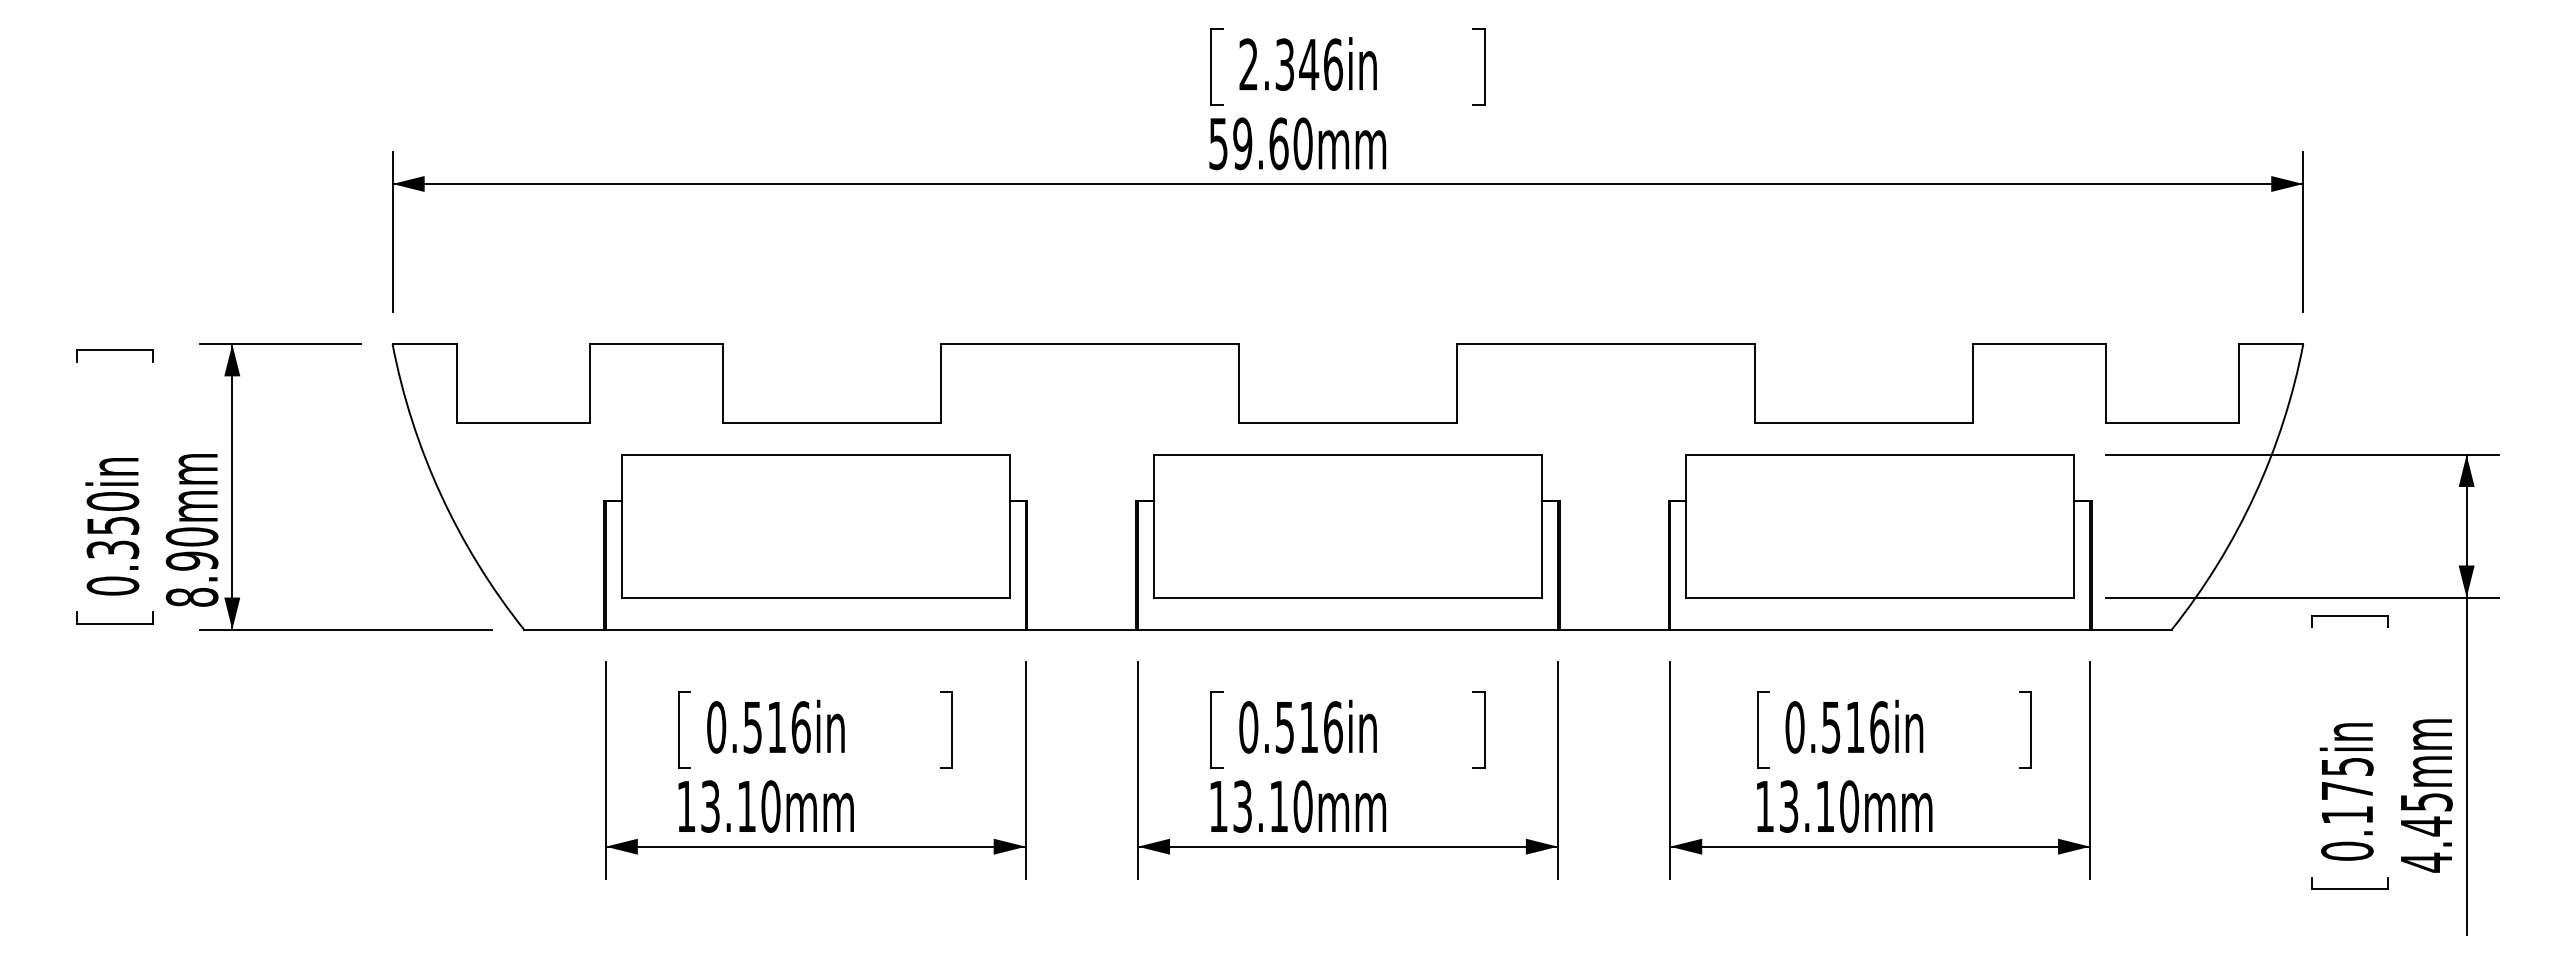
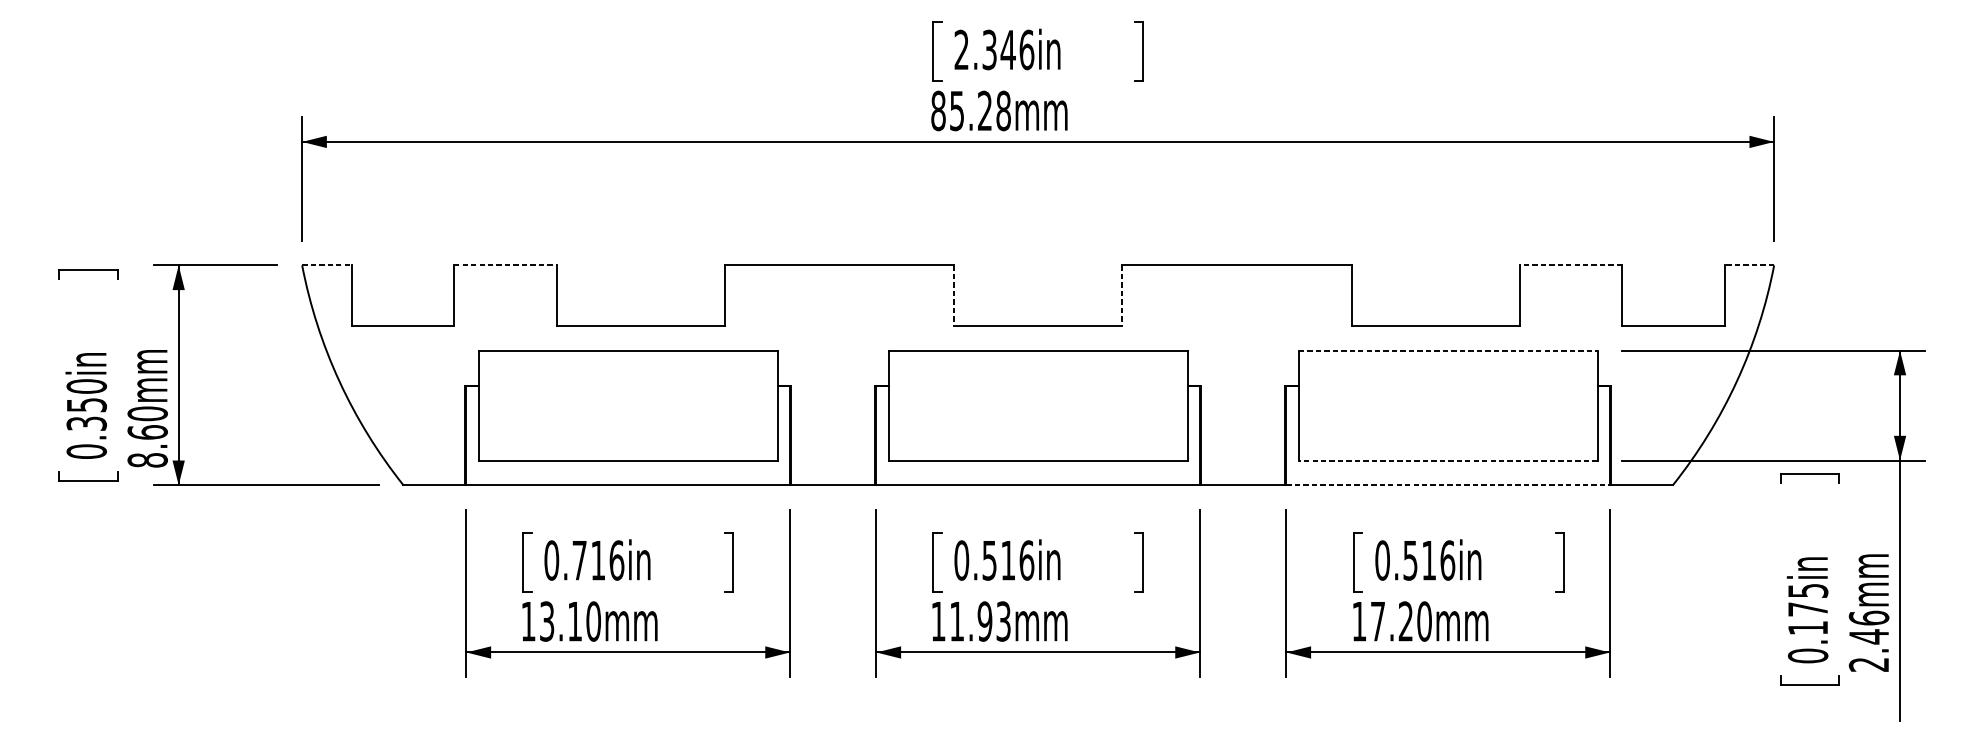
text: (1260, 143) -> (970, 110), 59.60mm -> 85.28mm
line: (425, 344) -> (327, 265), solid -> dashed
line: (656, 344) -> (505, 265), solid -> dashed
line: (2039, 344) -> (1570, 265), solid -> dashed
line: (2270, 344) -> (1748, 265), solid -> dashed
line: (1238, 384) -> (953, 296), solid -> dashed
line: (1456, 384) -> (1121, 296), solid -> dashed
line: (1880, 454) -> (1448, 350), solid -> dashed
text: (191, 560) -> (147, 431), 8.90mm -> 8.60mm
line: (1880, 597) -> (1448, 460), solid -> dashed
line: (1880, 629) -> (1448, 485), solid -> dashed
text: (752, 727) -> (579, 560), 0.516in -> 0.716in
text: (1272, 806) -> (980, 621), 13.10mm -> 11.93mm
text: (1806, 806) -> (1391, 621), 13.10mm -> 17.20mm
text: (2426, 832) -> (1869, 641), 4.45mm -> 2.46mm

